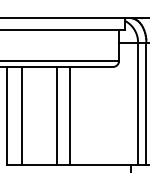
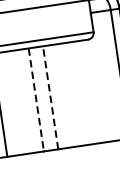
line: (56, 115) -> (36, 99), solid -> dashed
line: (70, 115) -> (50, 97), solid -> dashed

